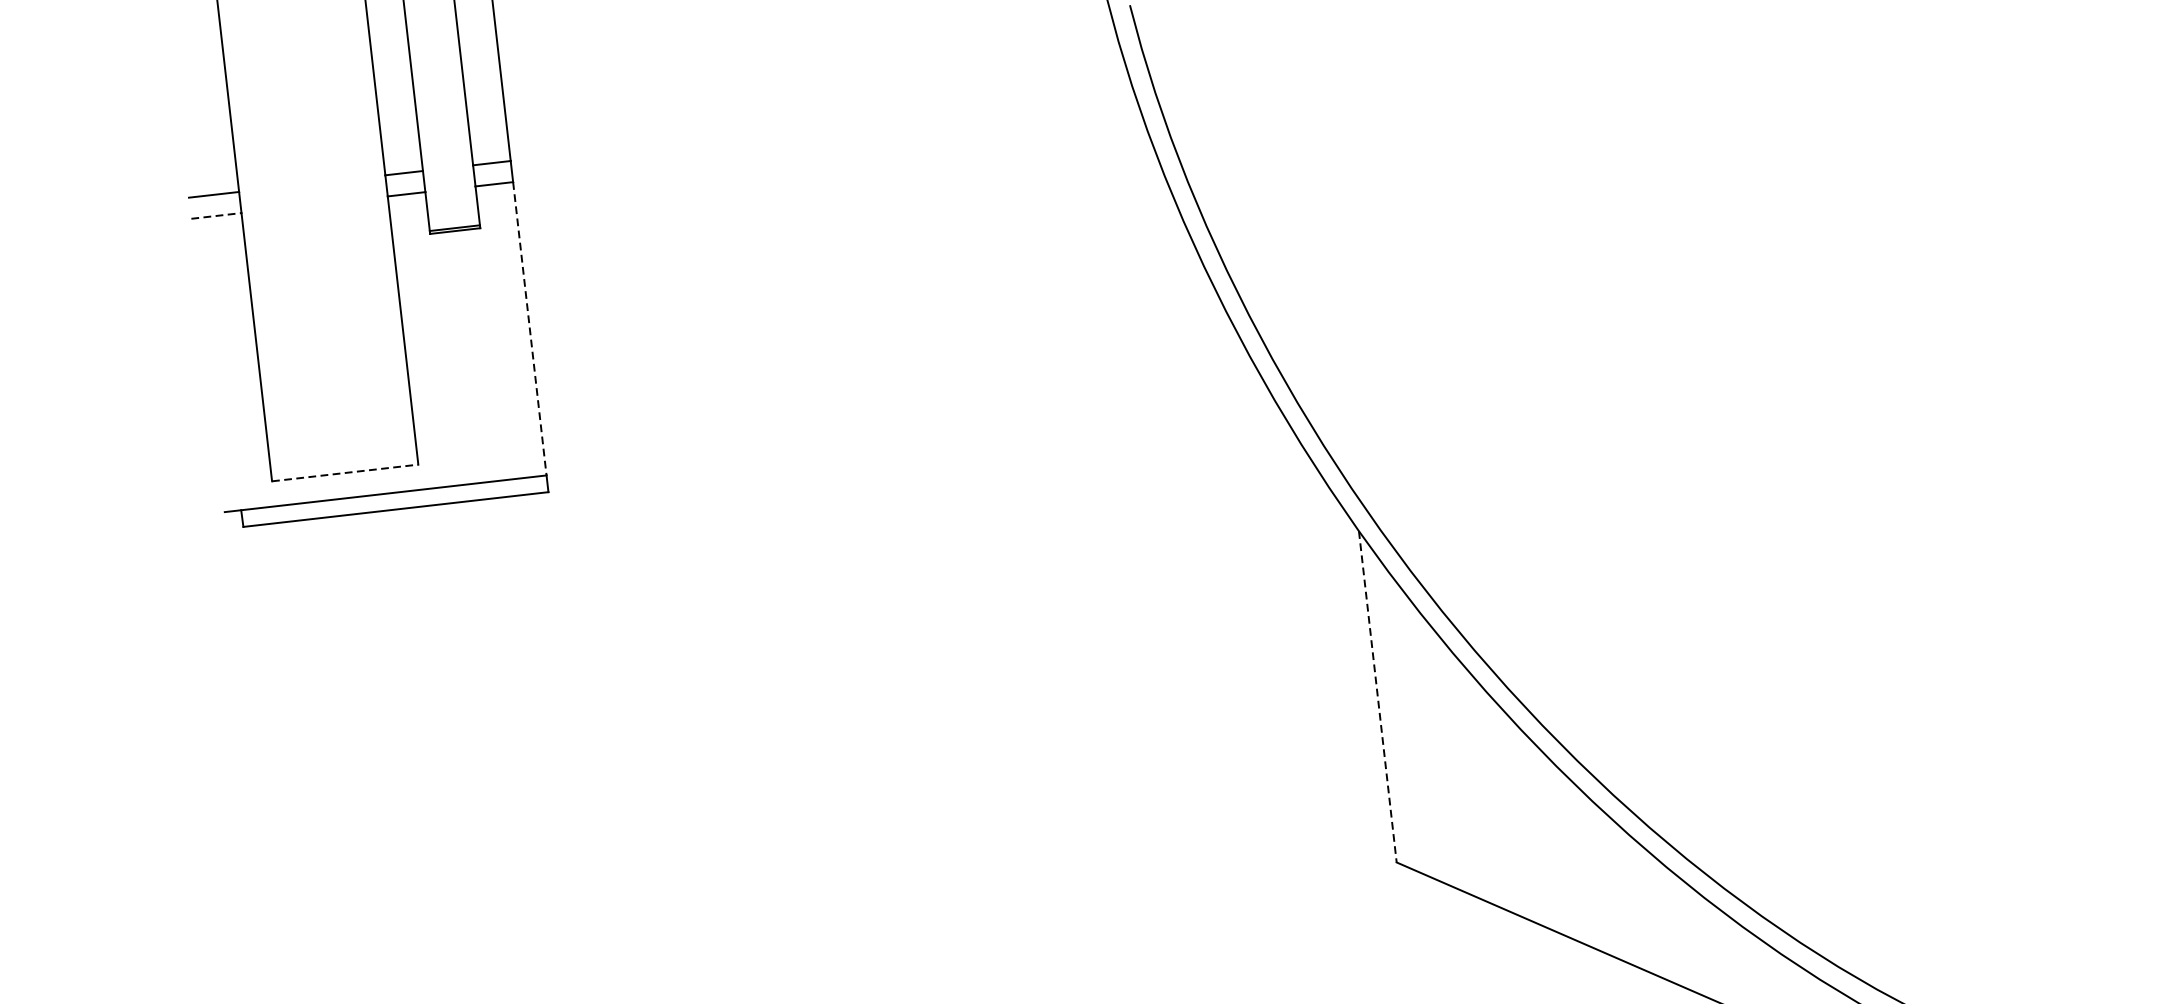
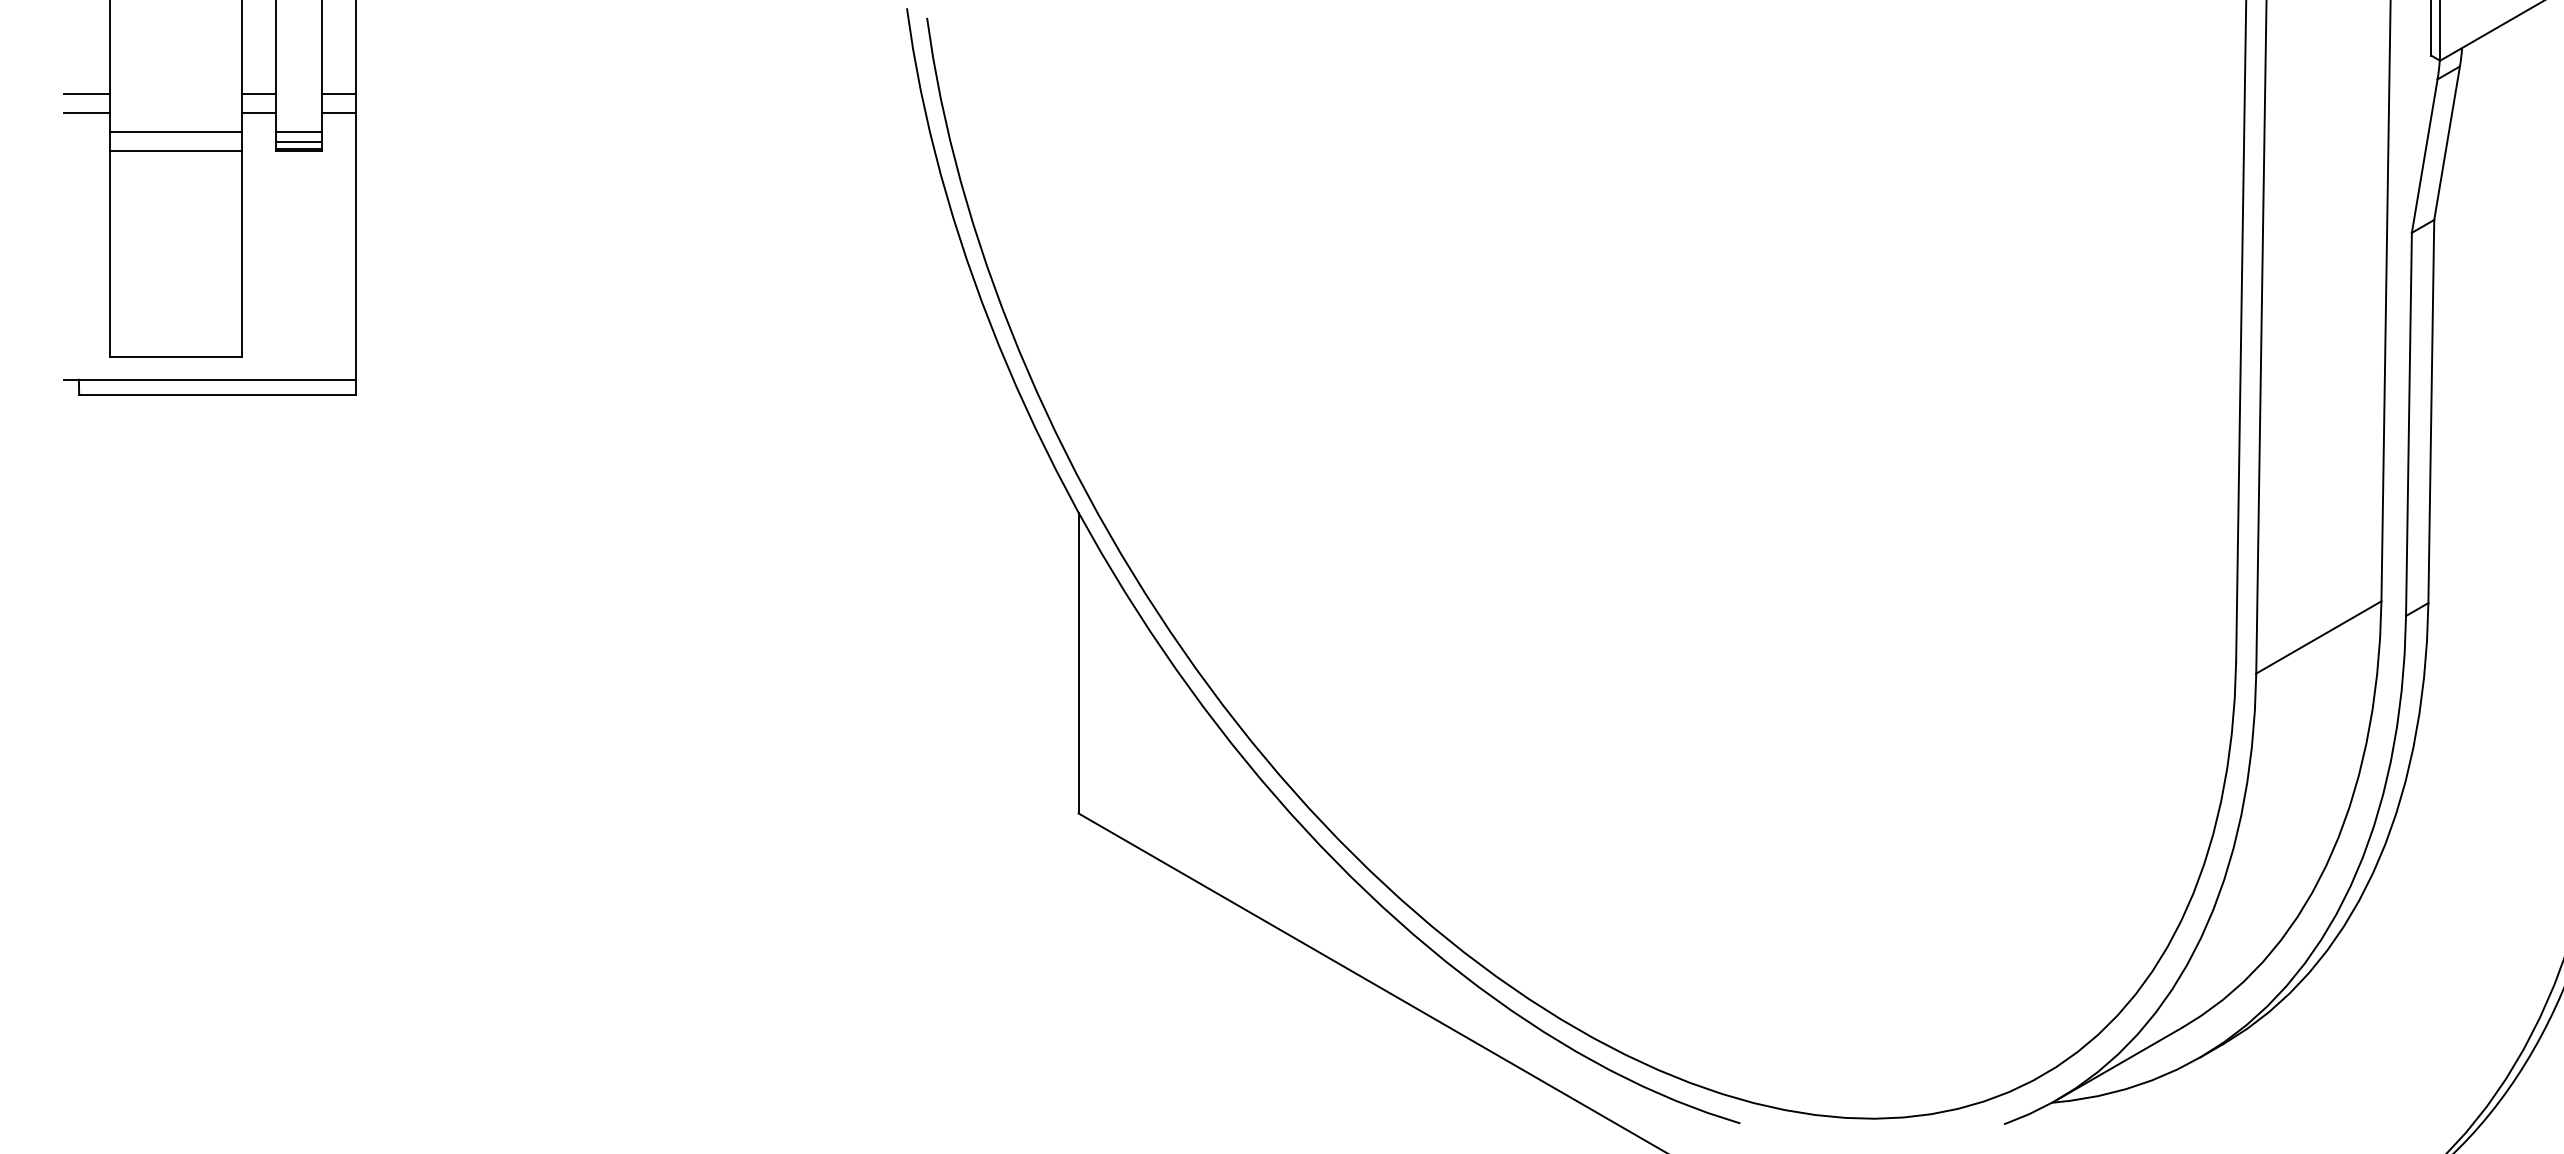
line: (453, 210) -> (299, 132), added
line: (216, 216) -> (86, 113), dashed -> solid
line: (454, 221) -> (299, 142), added
line: (316, 225) -> (175, 132), added
line: (318, 245) -> (175, 150), added
line: (530, 329) -> (356, 247), dashed -> solid
line: (345, 473) -> (176, 357), dashed -> solid
line: (1377, 697) -> (1078, 663), dashed -> solid

